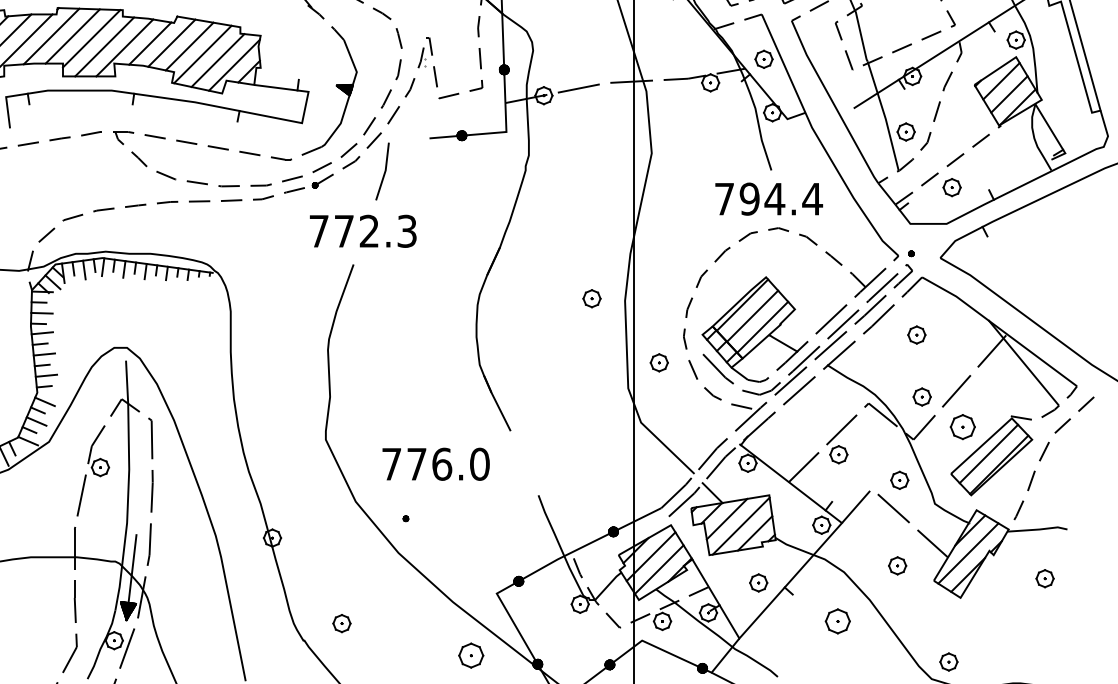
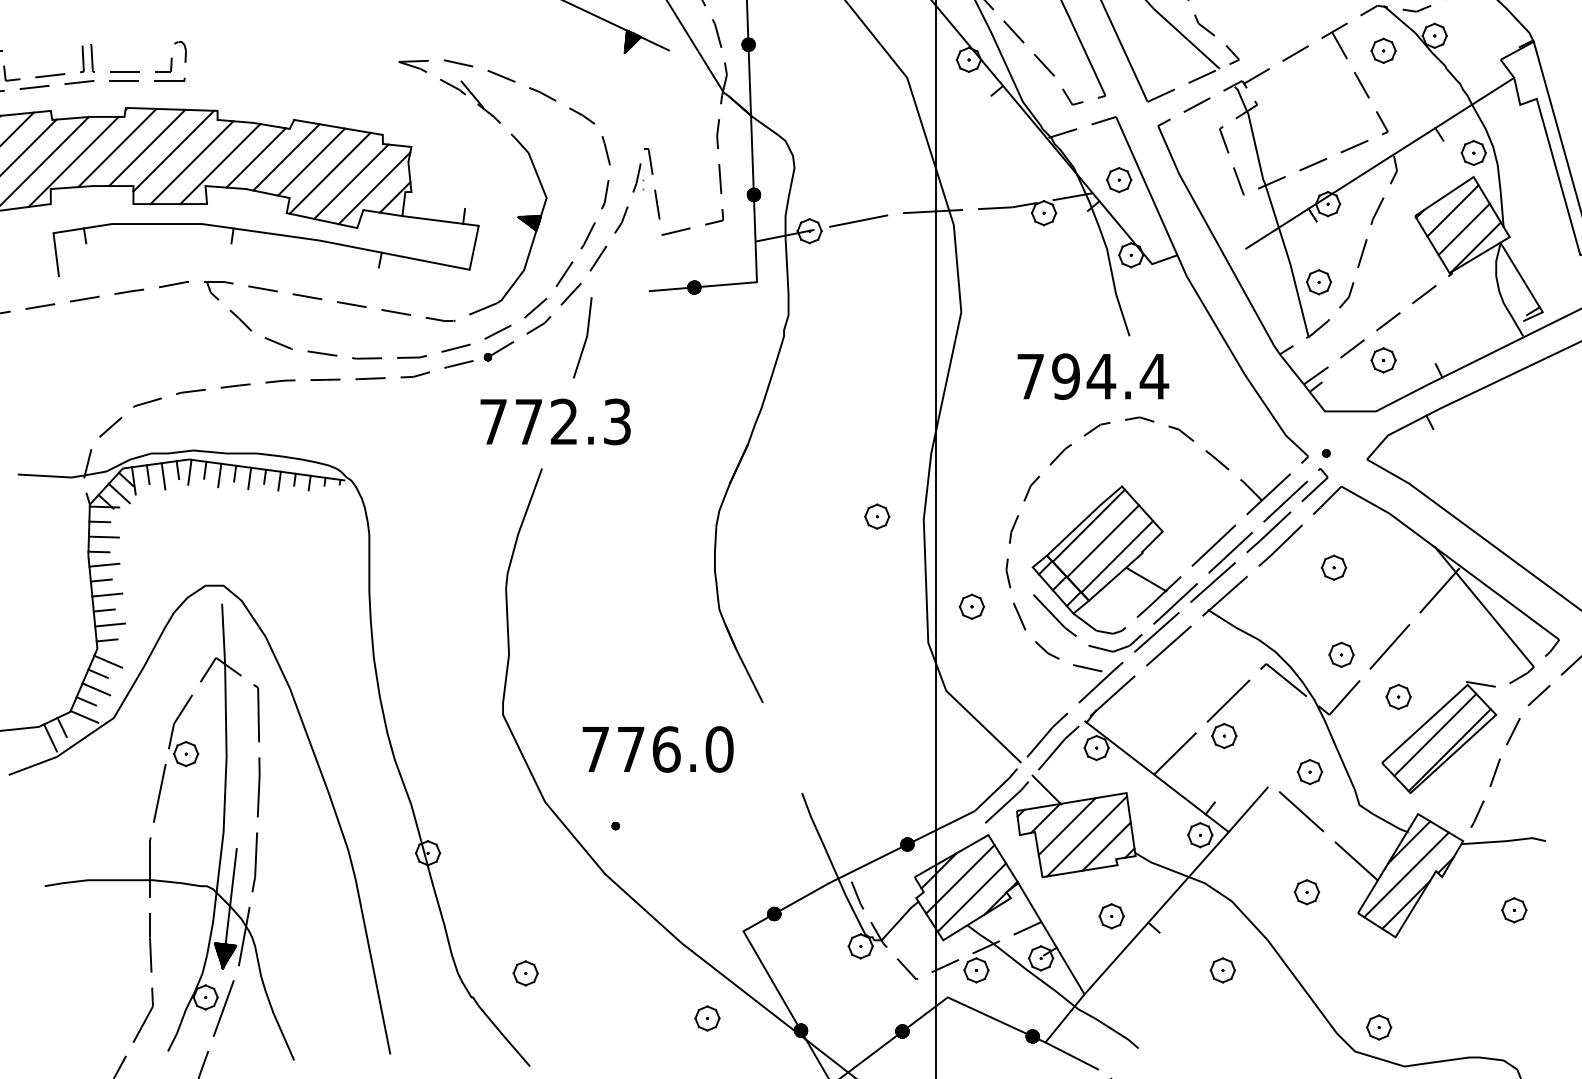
text: (769, 199) -> (1093, 376), moved
part: (962, 426) -> (1398, 696), size x0.71
part: (837, 621) -> (1222, 970), size x0.71
part: (471, 655) -> (707, 1018), size x0.71

